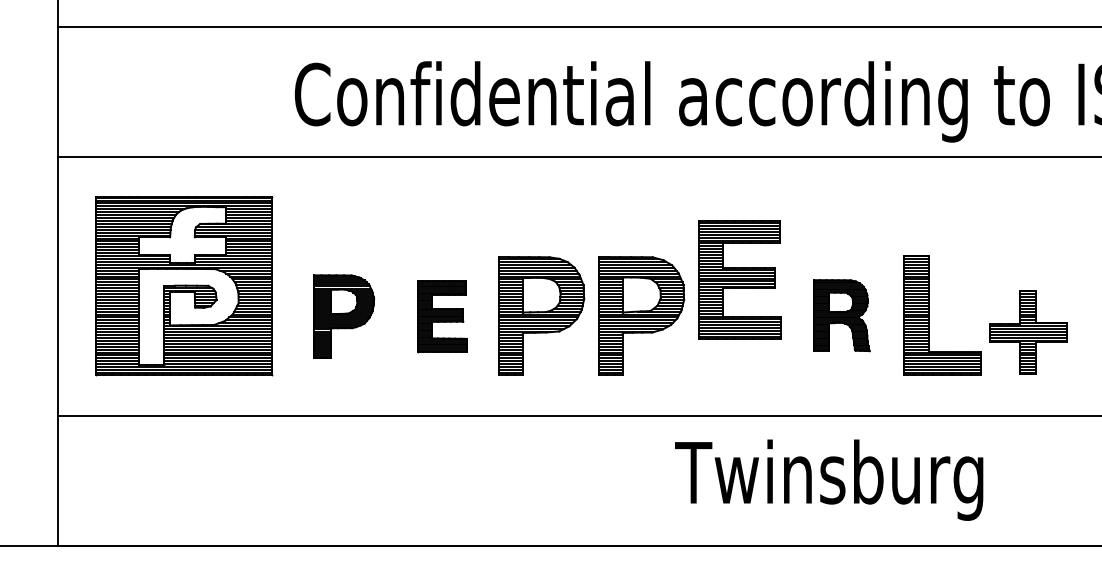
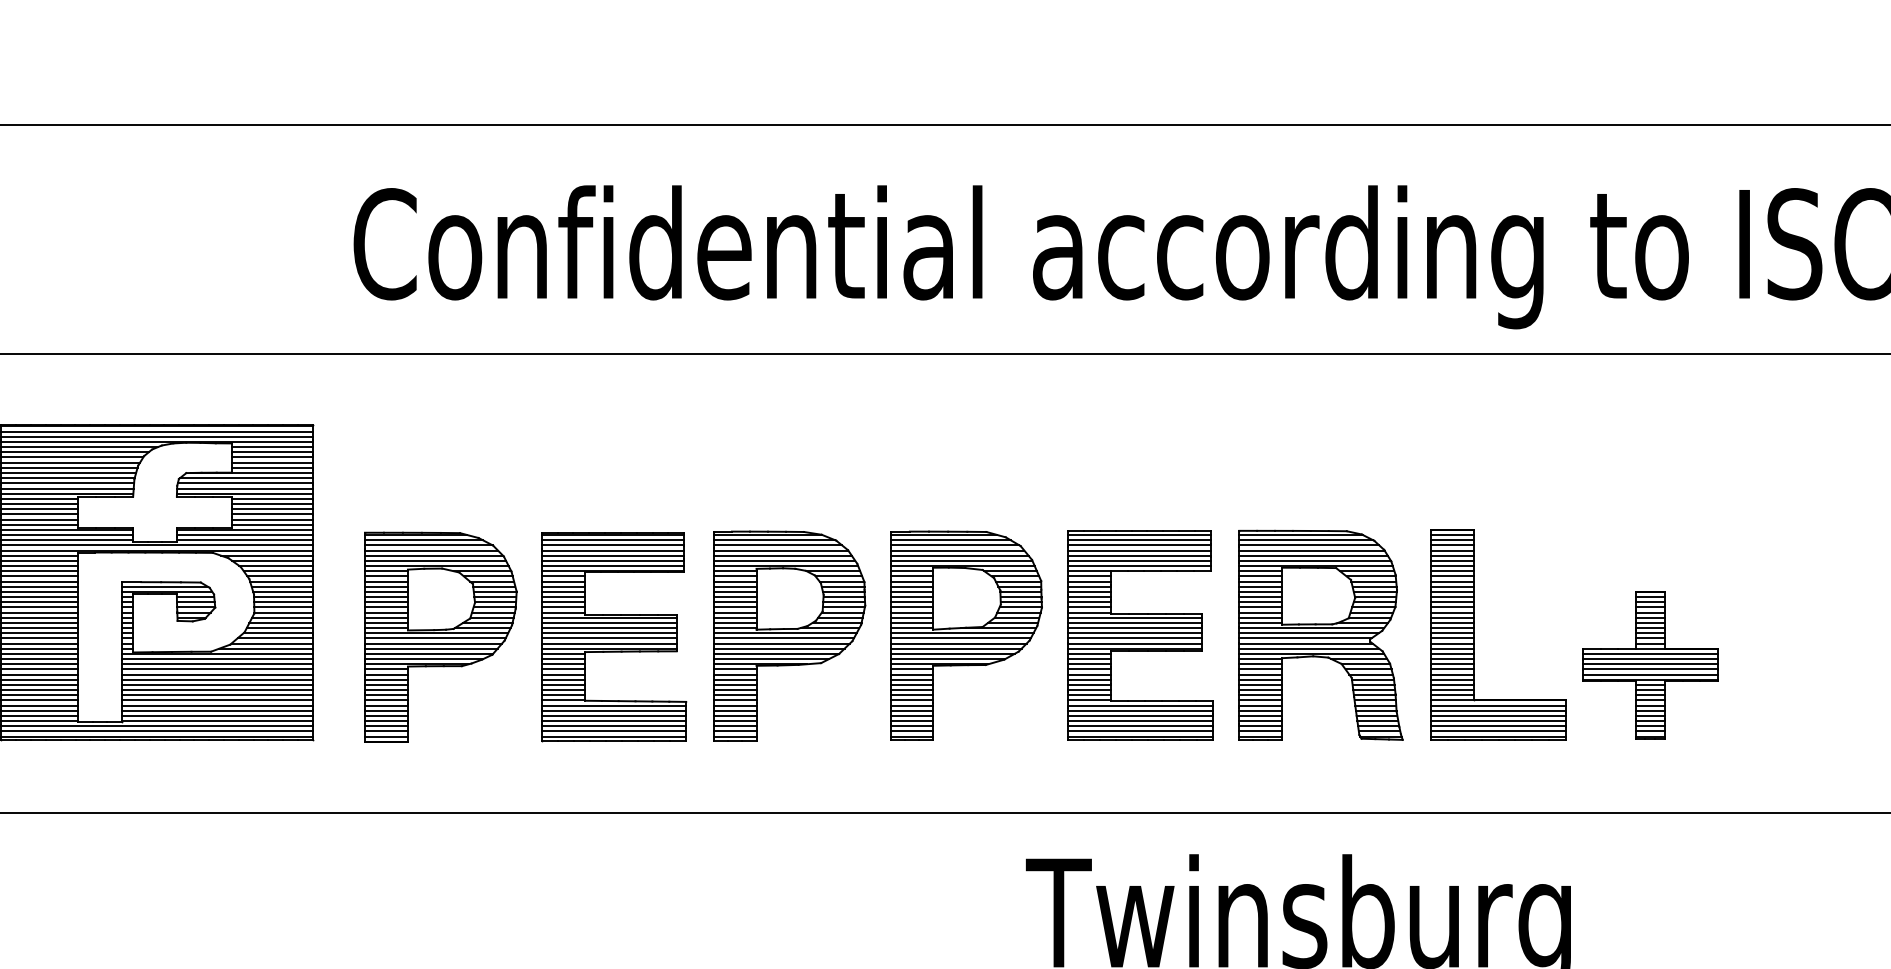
part: (739, 279) -> (1139, 634), moved
part: (841, 315) -> (1320, 634), size x1.67
part: (343, 316) -> (439, 636), size x1.43
part: (441, 316) -> (613, 636), size x1.67

